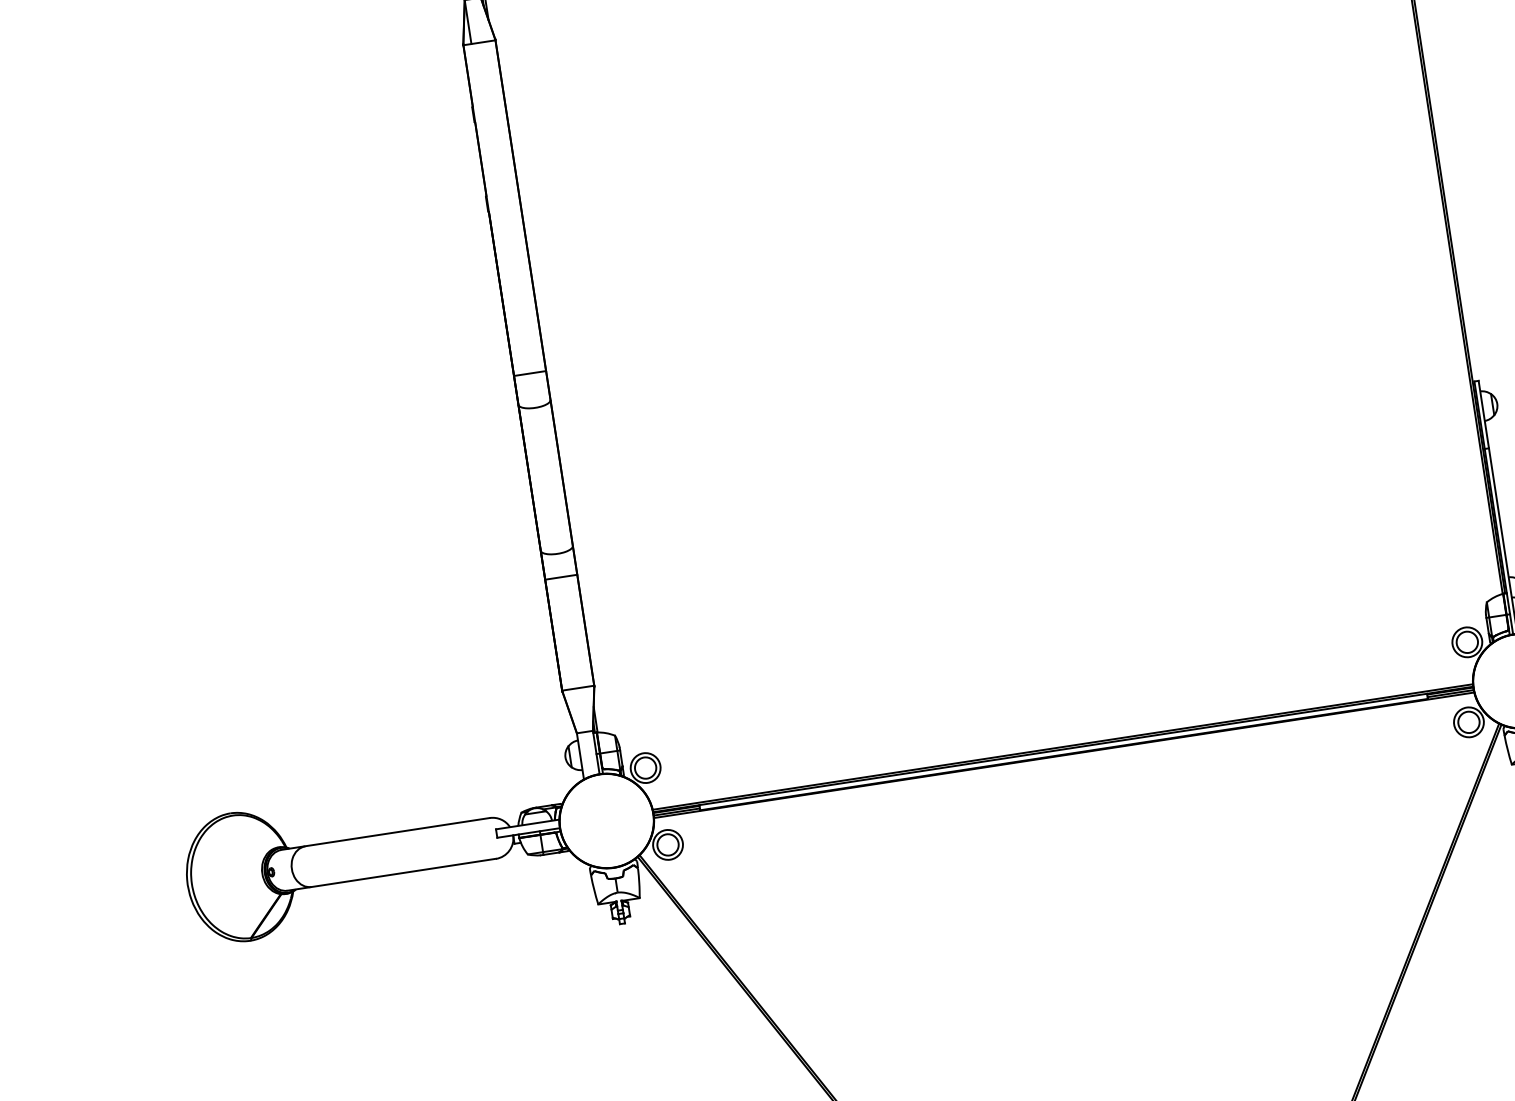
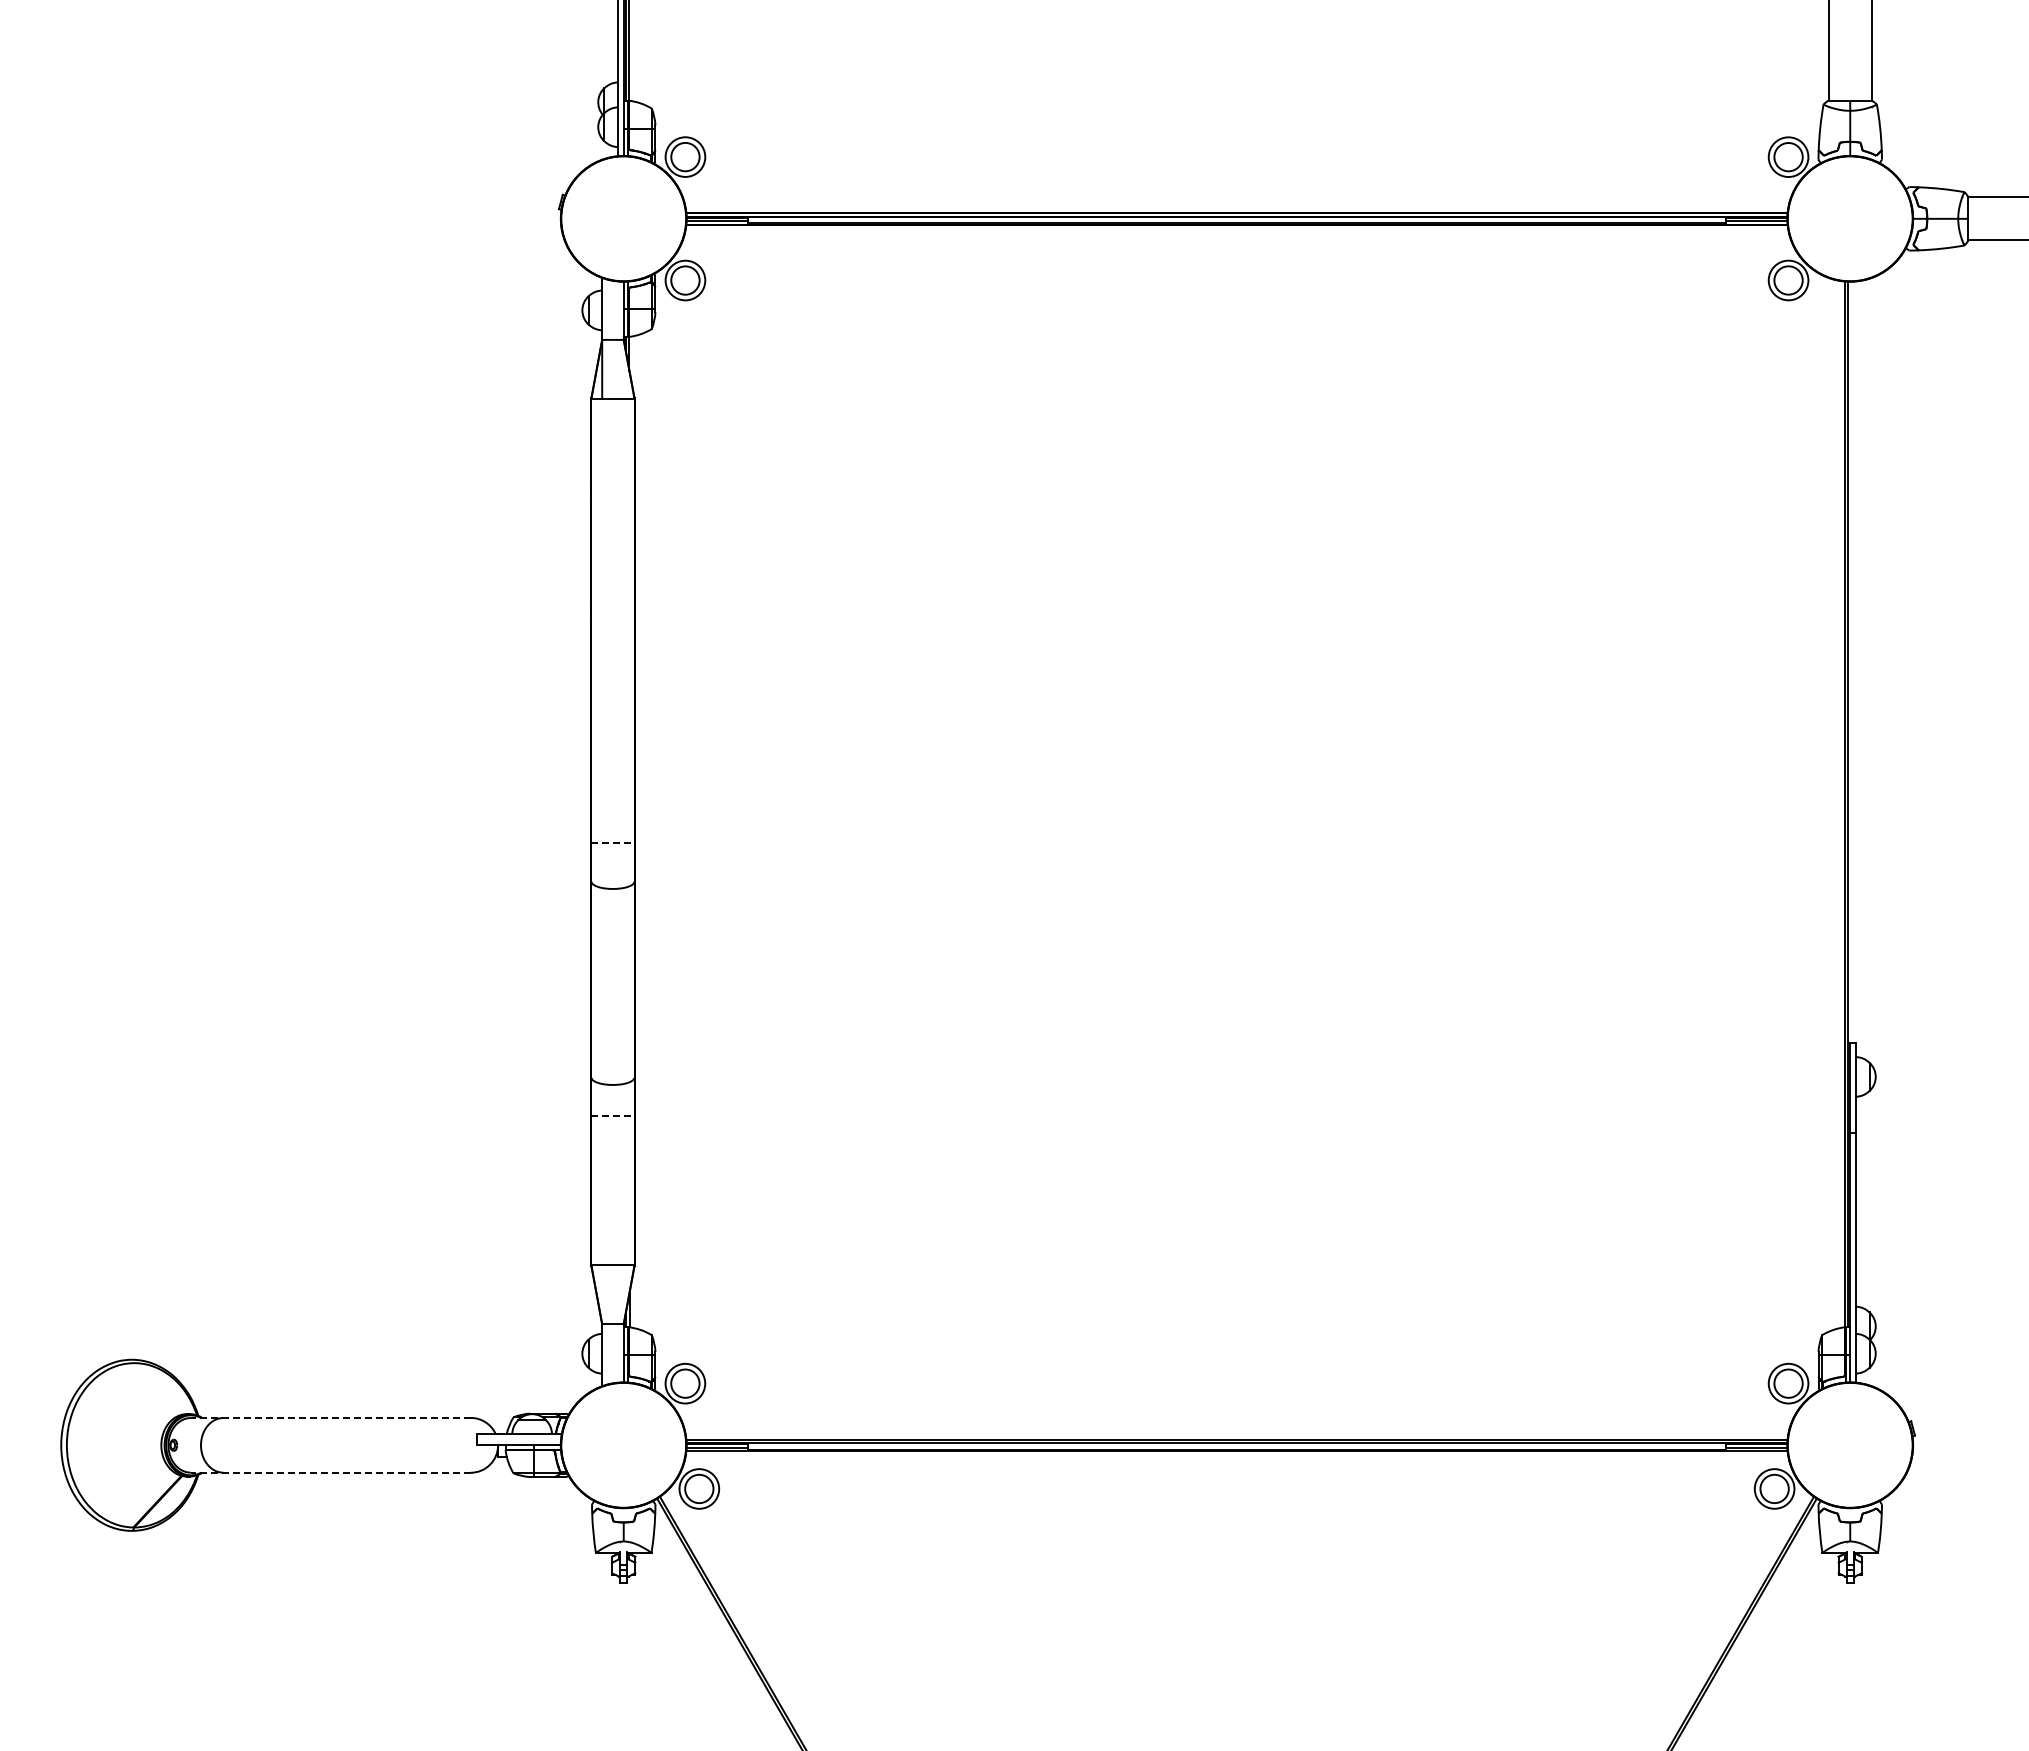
line: (529, 373) -> (612, 842), solid -> dashed
line: (560, 577) -> (612, 1116), solid -> dashed
line: (385, 833) -> (330, 1417), solid -> dashed
line: (391, 874) -> (330, 1472), solid -> dashed

